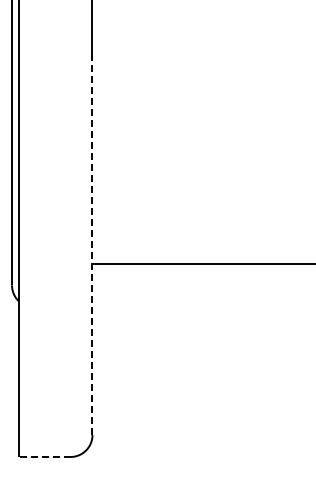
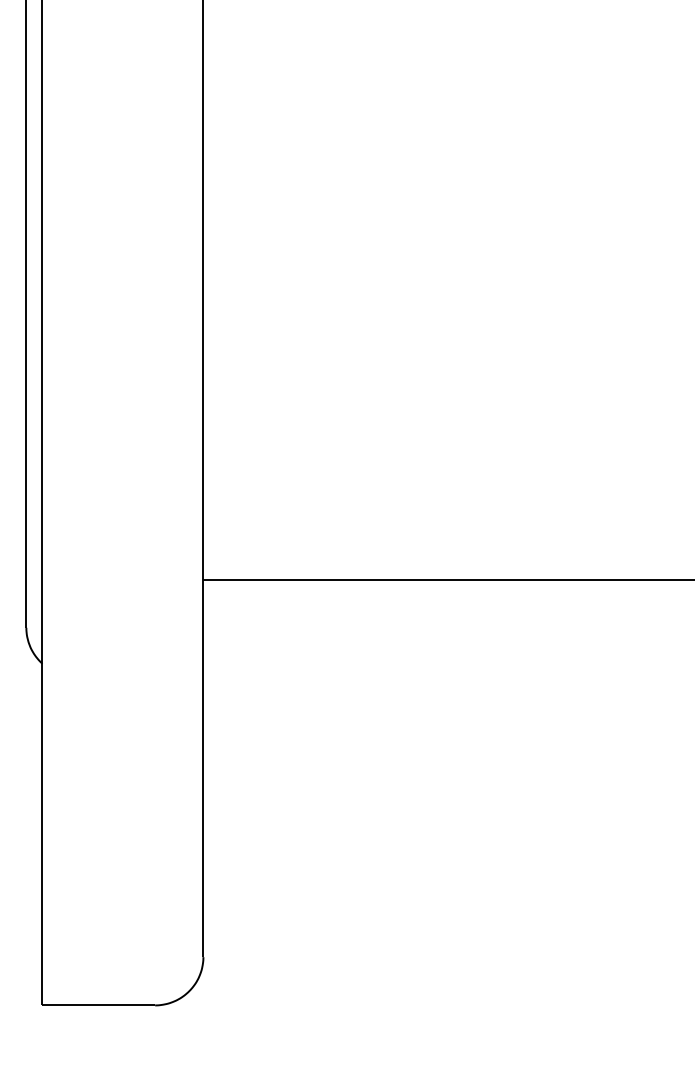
line: (92, 244) -> (203, 537), dashed -> solid
line: (44, 456) -> (97, 1004), dashed -> solid

